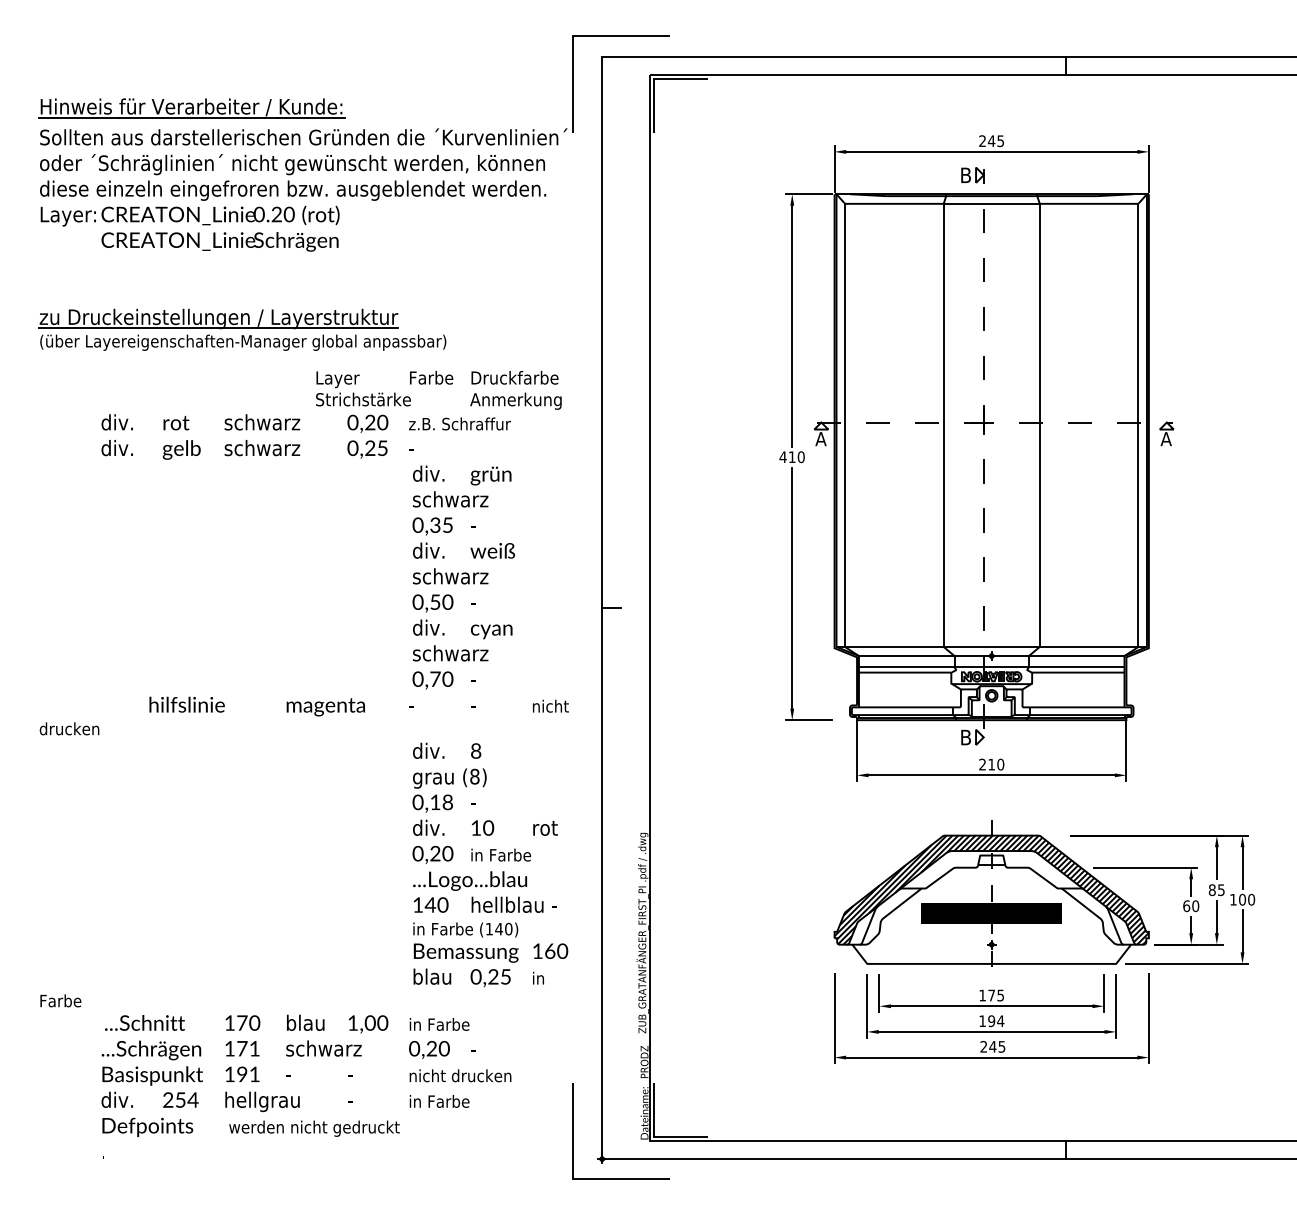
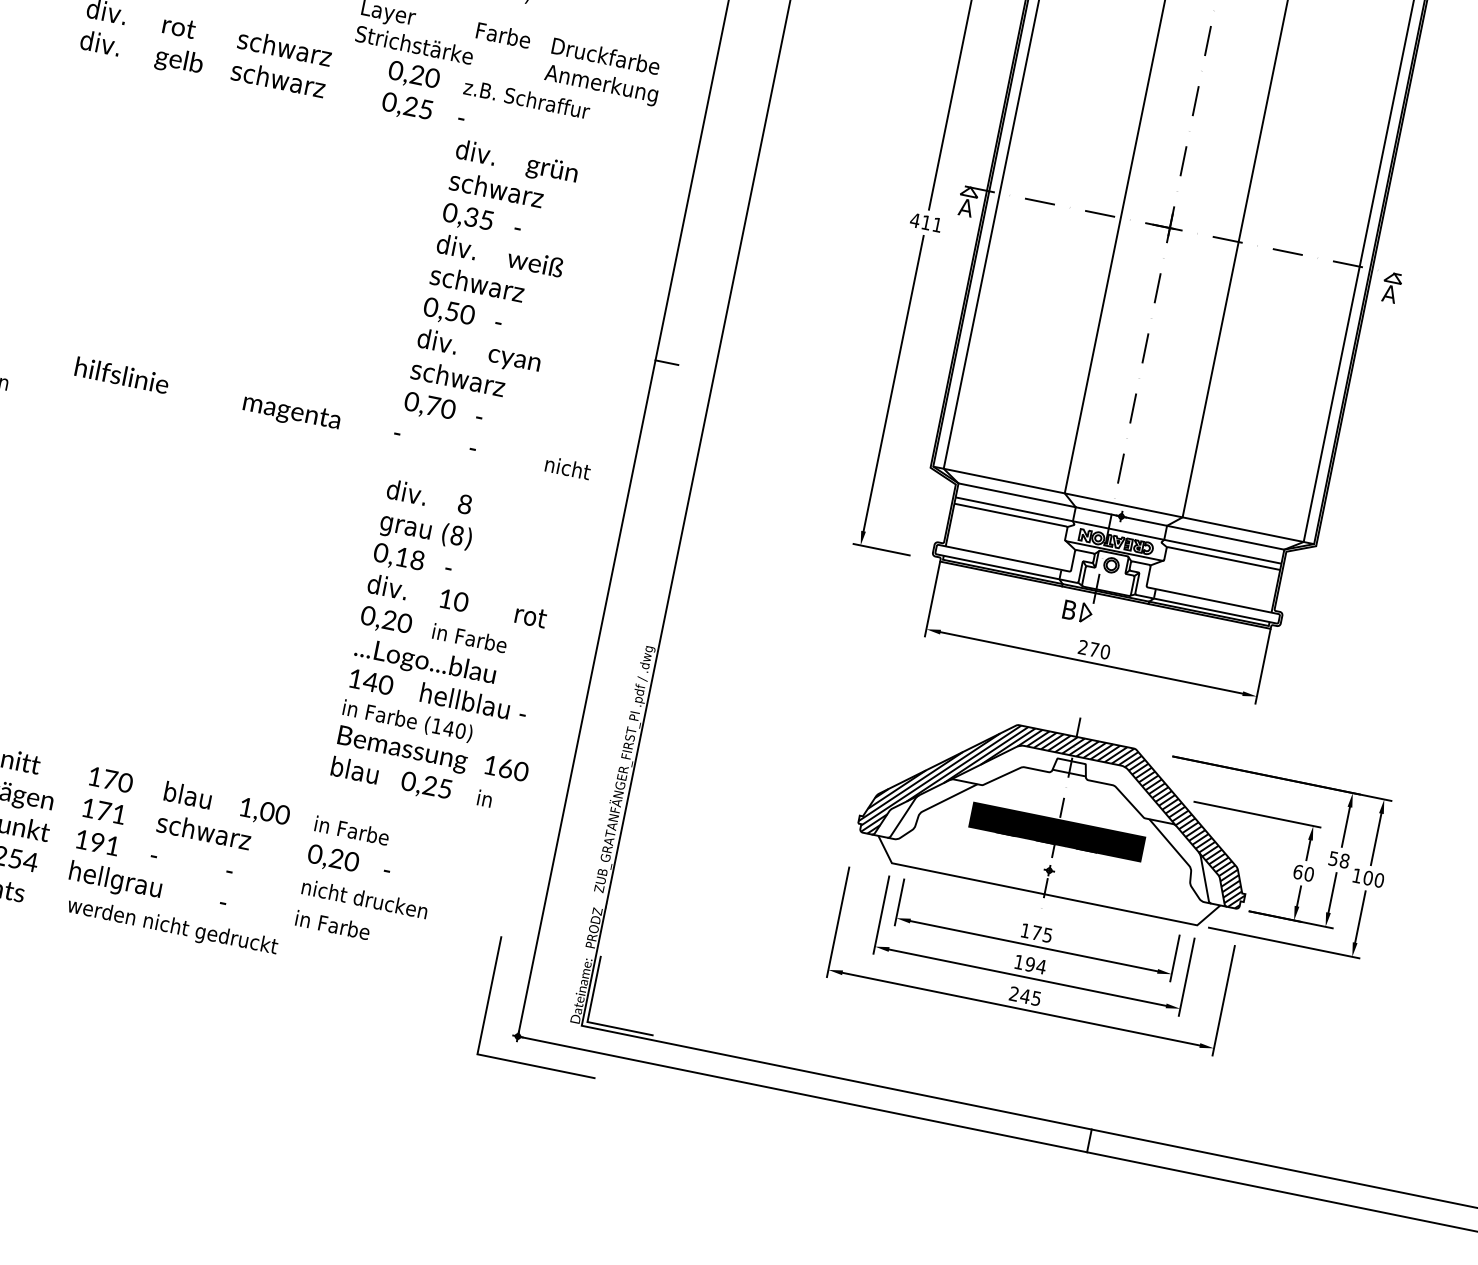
text: (800, 457) -> (936, 225), 410 -> 411
text: (991, 764) -> (1094, 649), 210 -> 270
text: (1216, 889) -> (1338, 859), 85 -> 58

